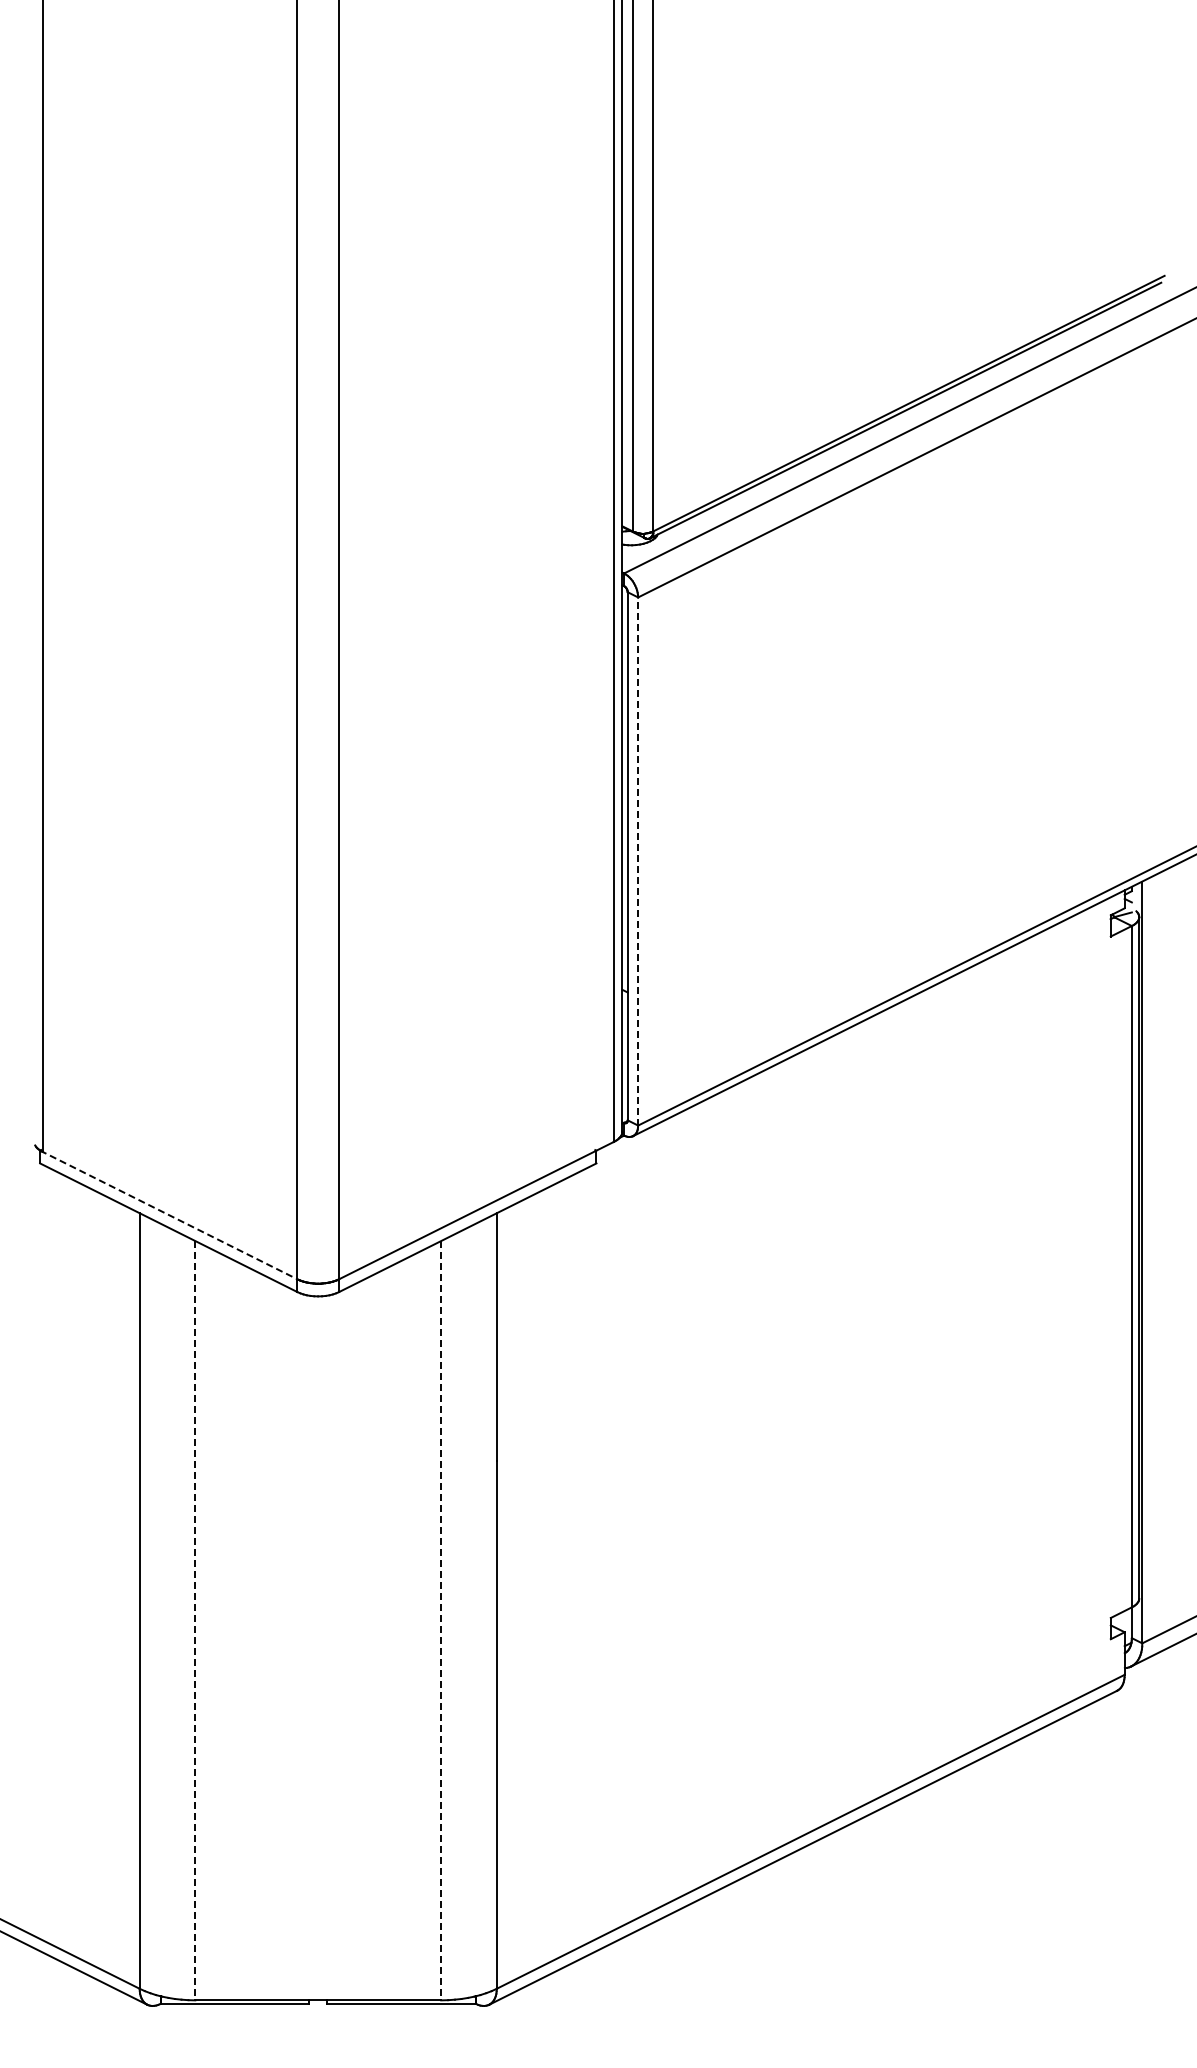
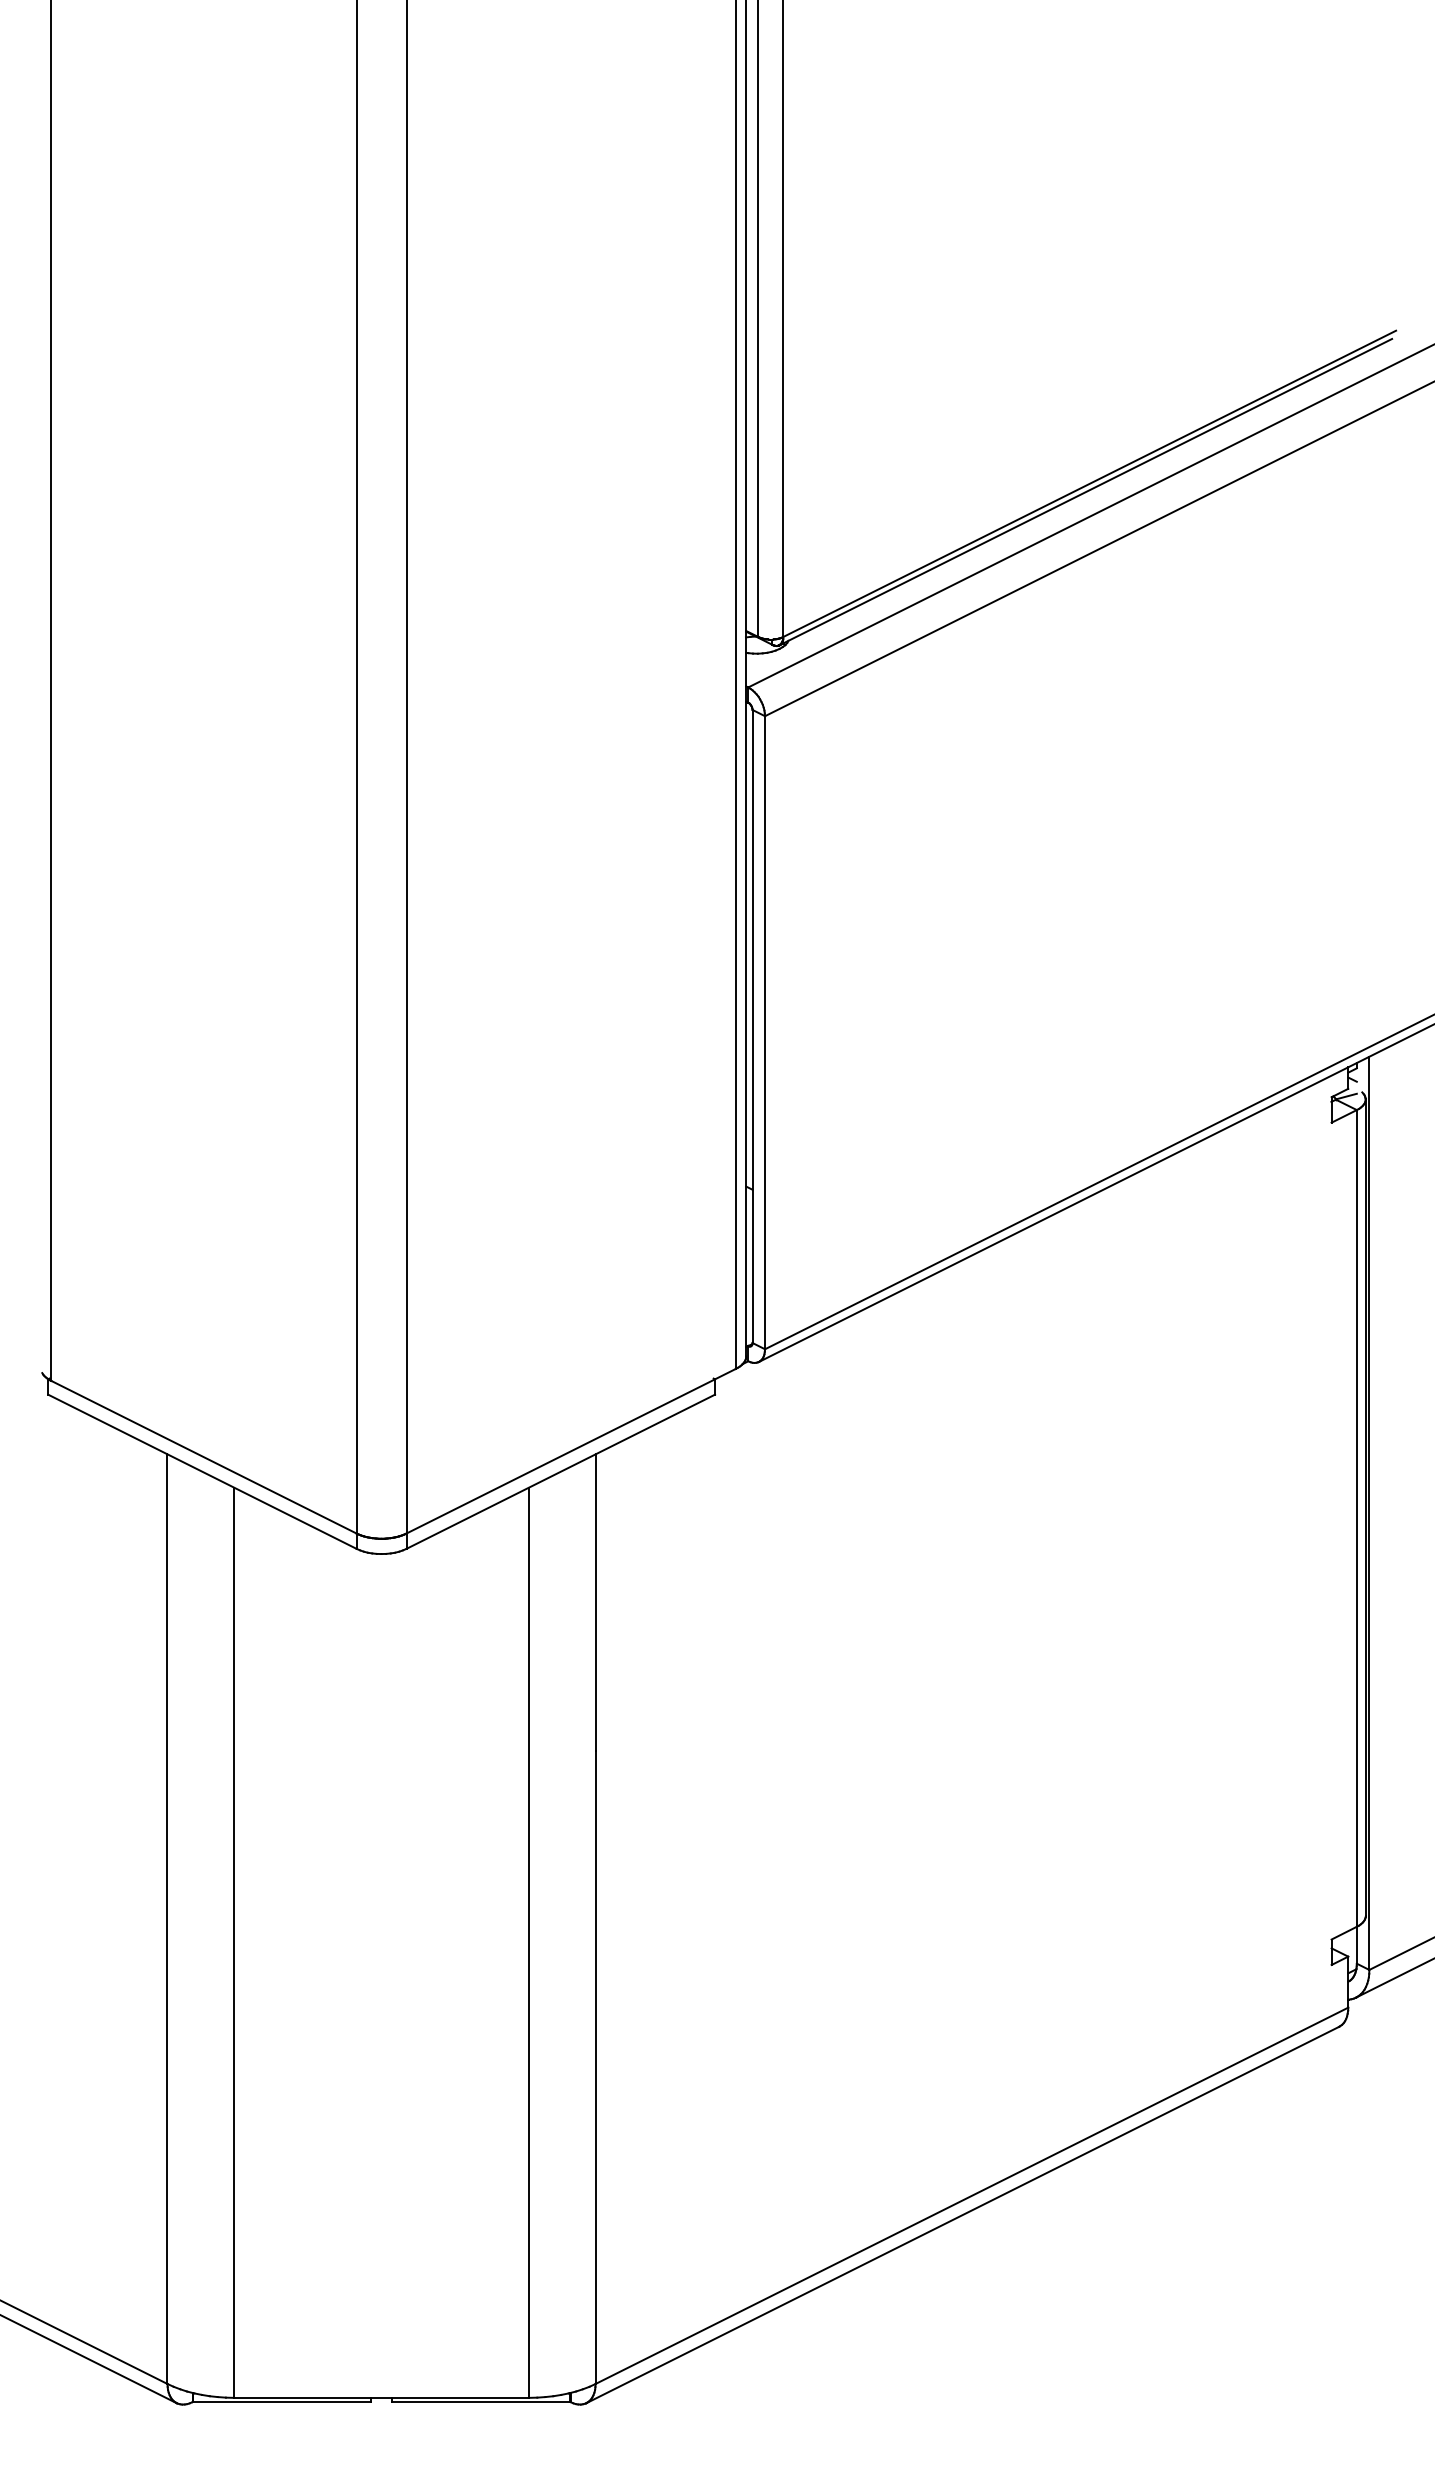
line: (638, 861) -> (765, 1032), dashed -> solid
line: (168, 1214) -> (202, 1455), dashed -> solid
line: (195, 1620) -> (234, 1942), dashed -> solid
line: (441, 1620) -> (529, 1942), dashed -> solid

